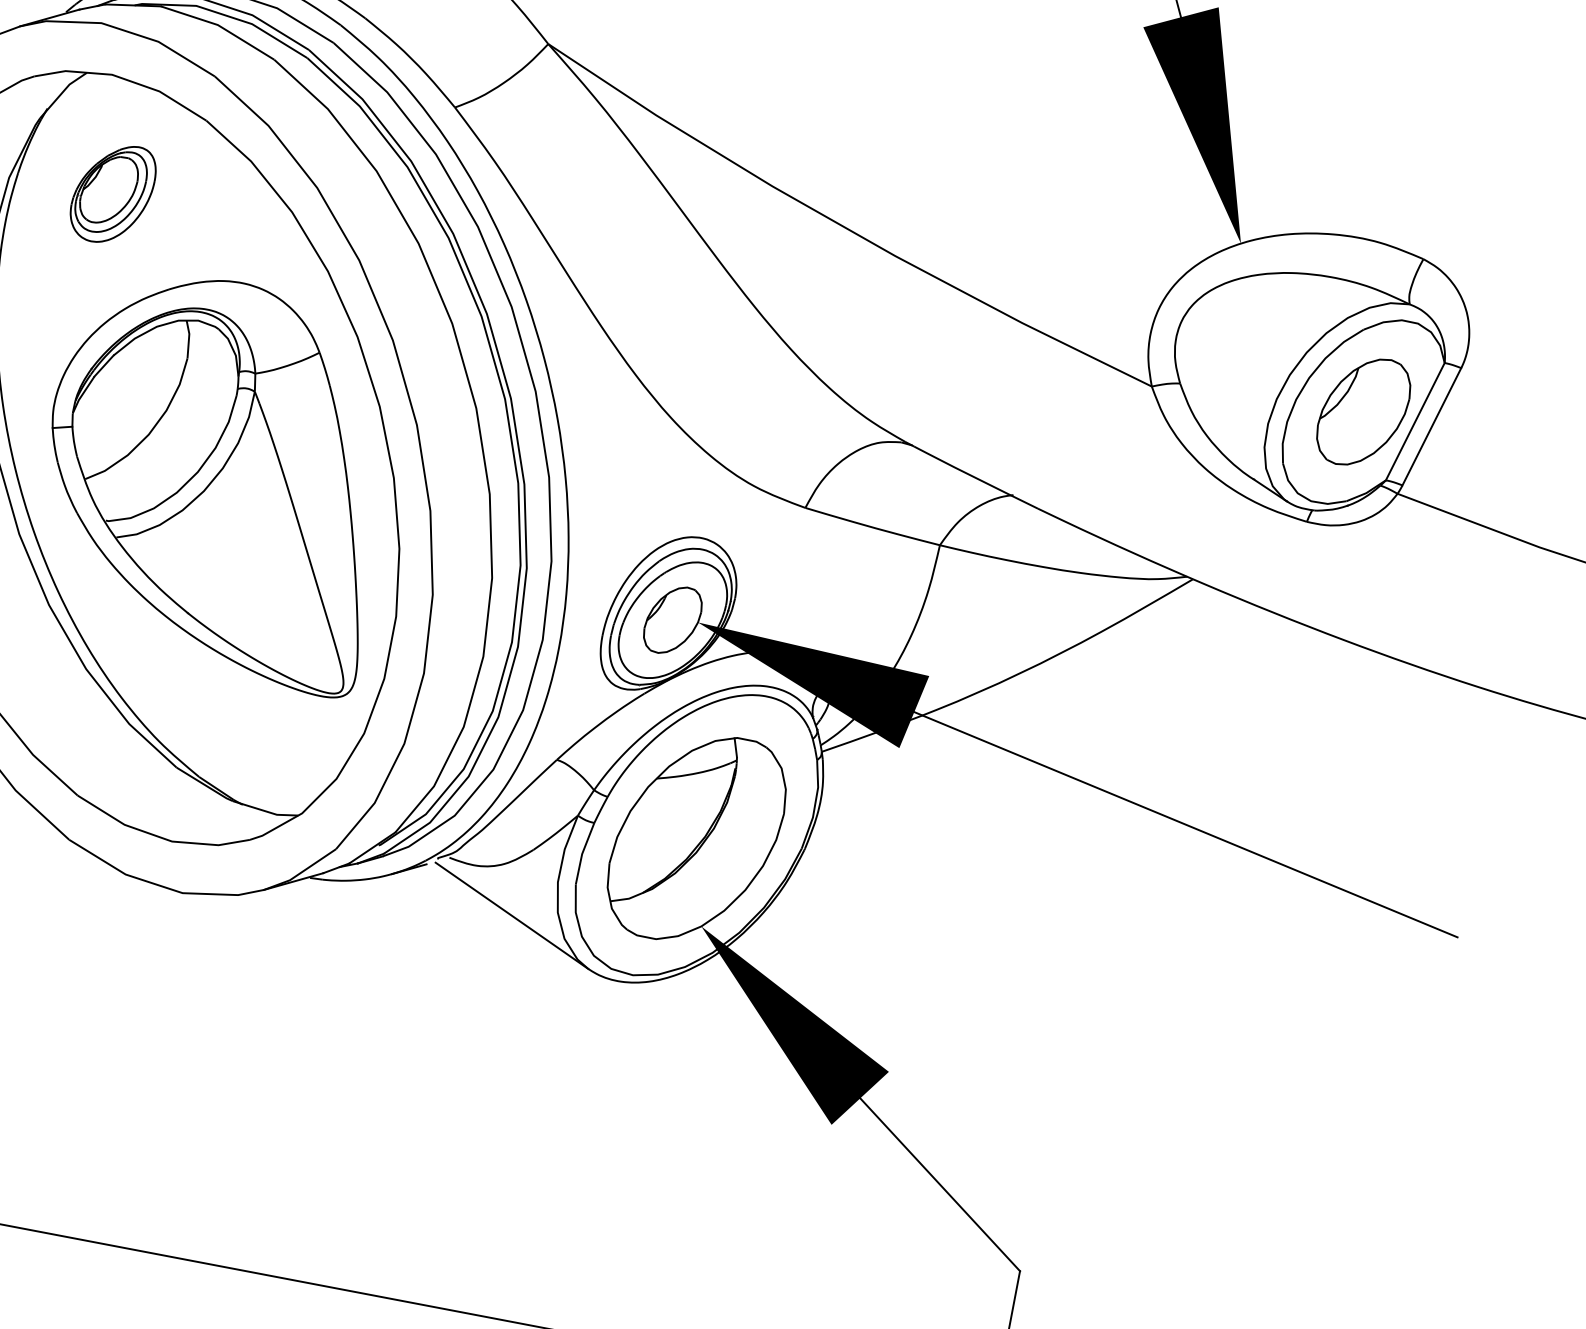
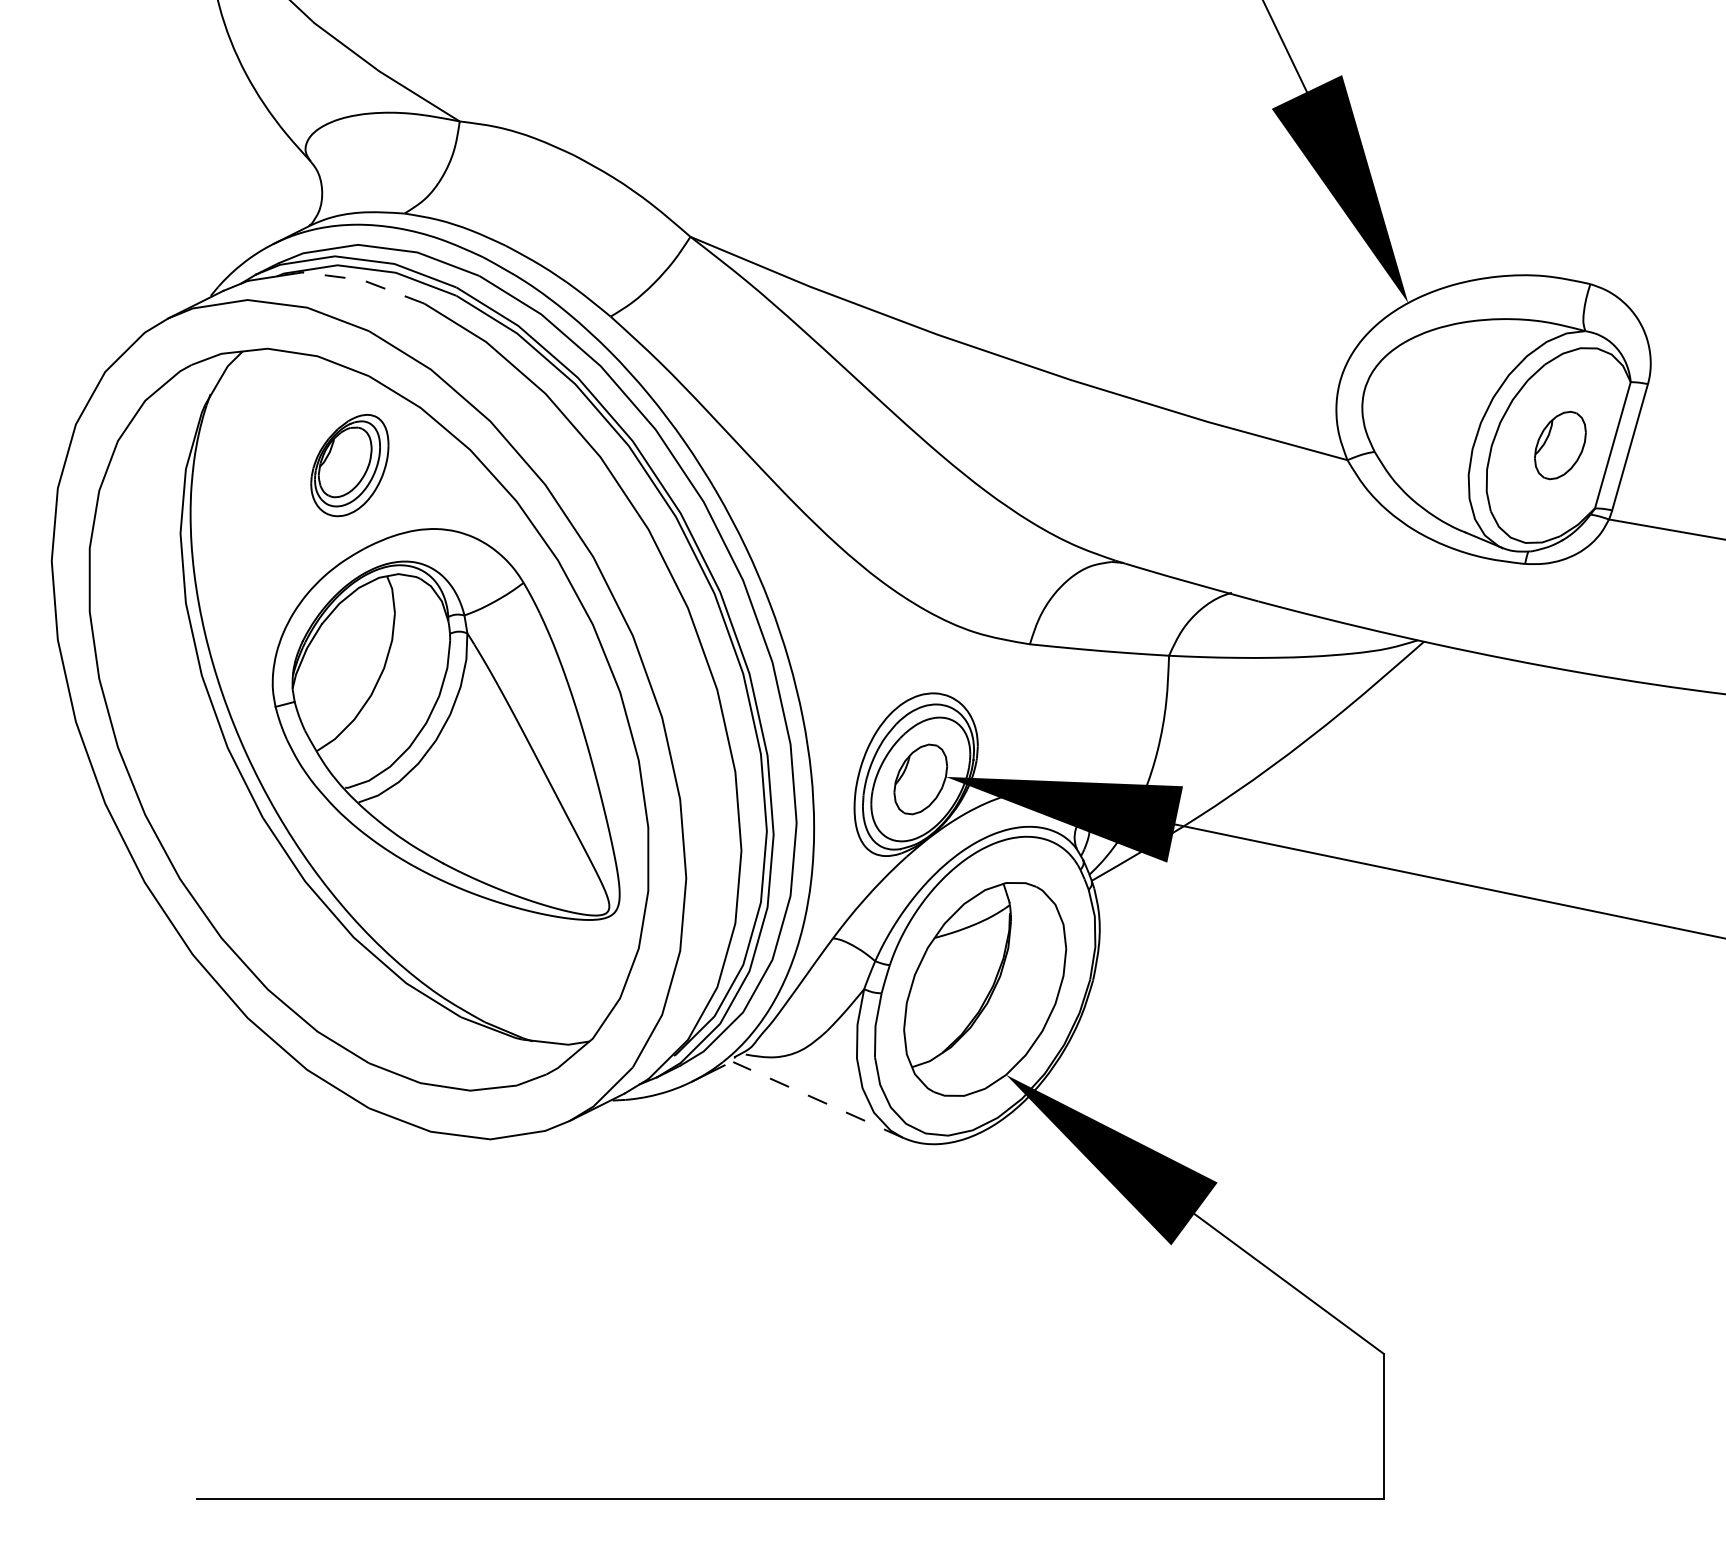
line: (219, 25) -> (364, 280), solid -> dashed
part: (112, 193) -> (349, 465), moved
part: (1363, 412) -> (1560, 445), size x0.6
line: (512, 915) -> (818, 1099), solid -> dashed

